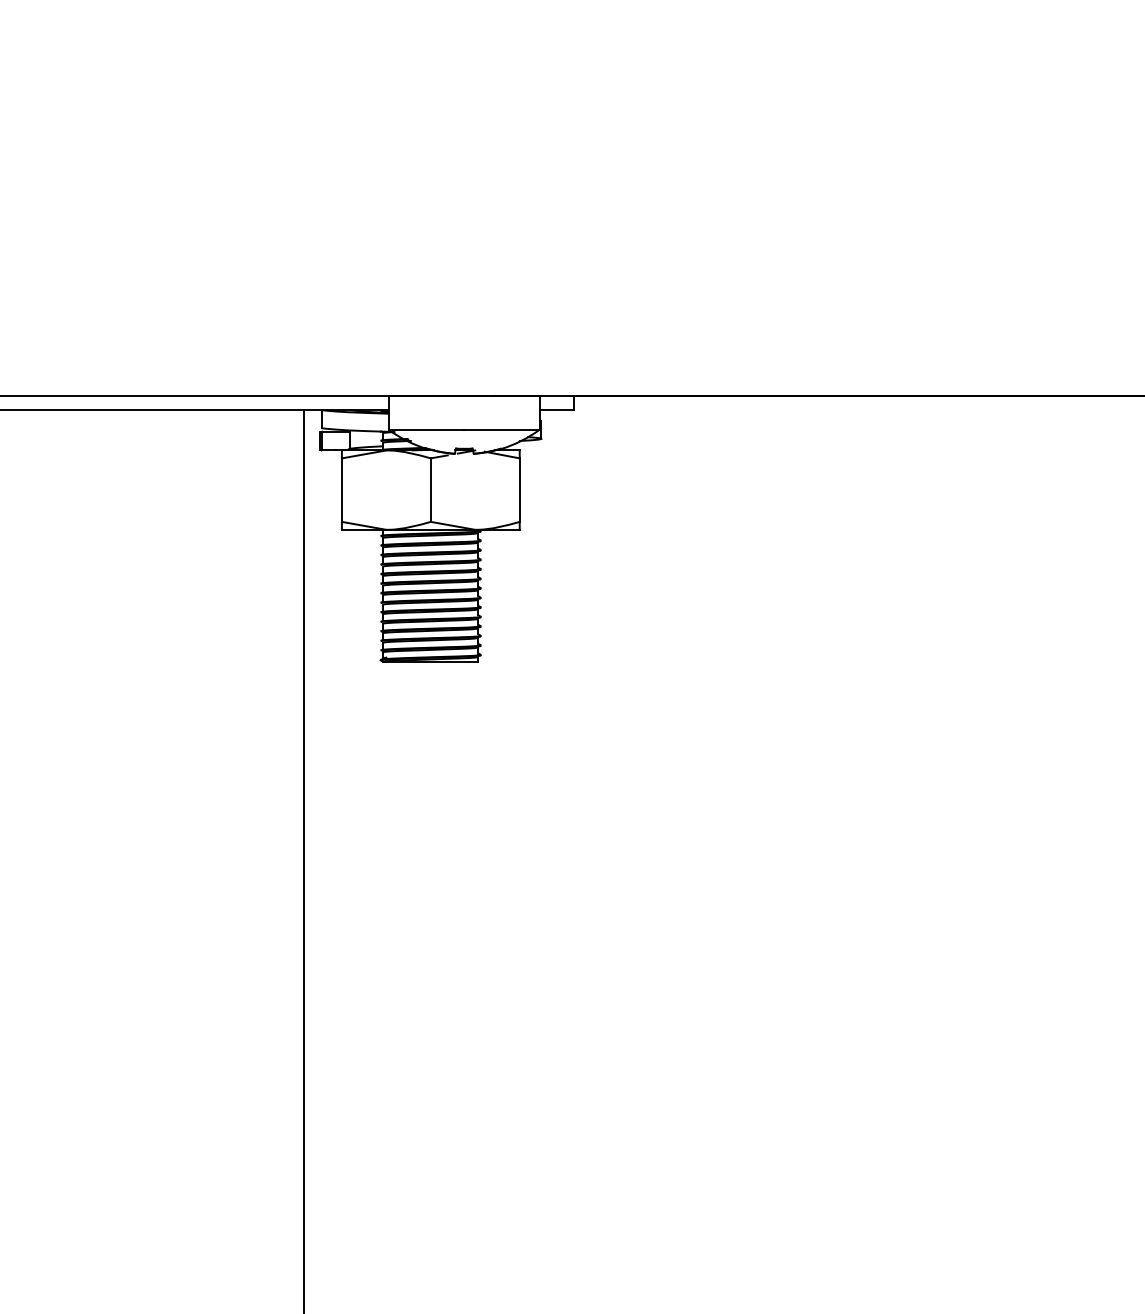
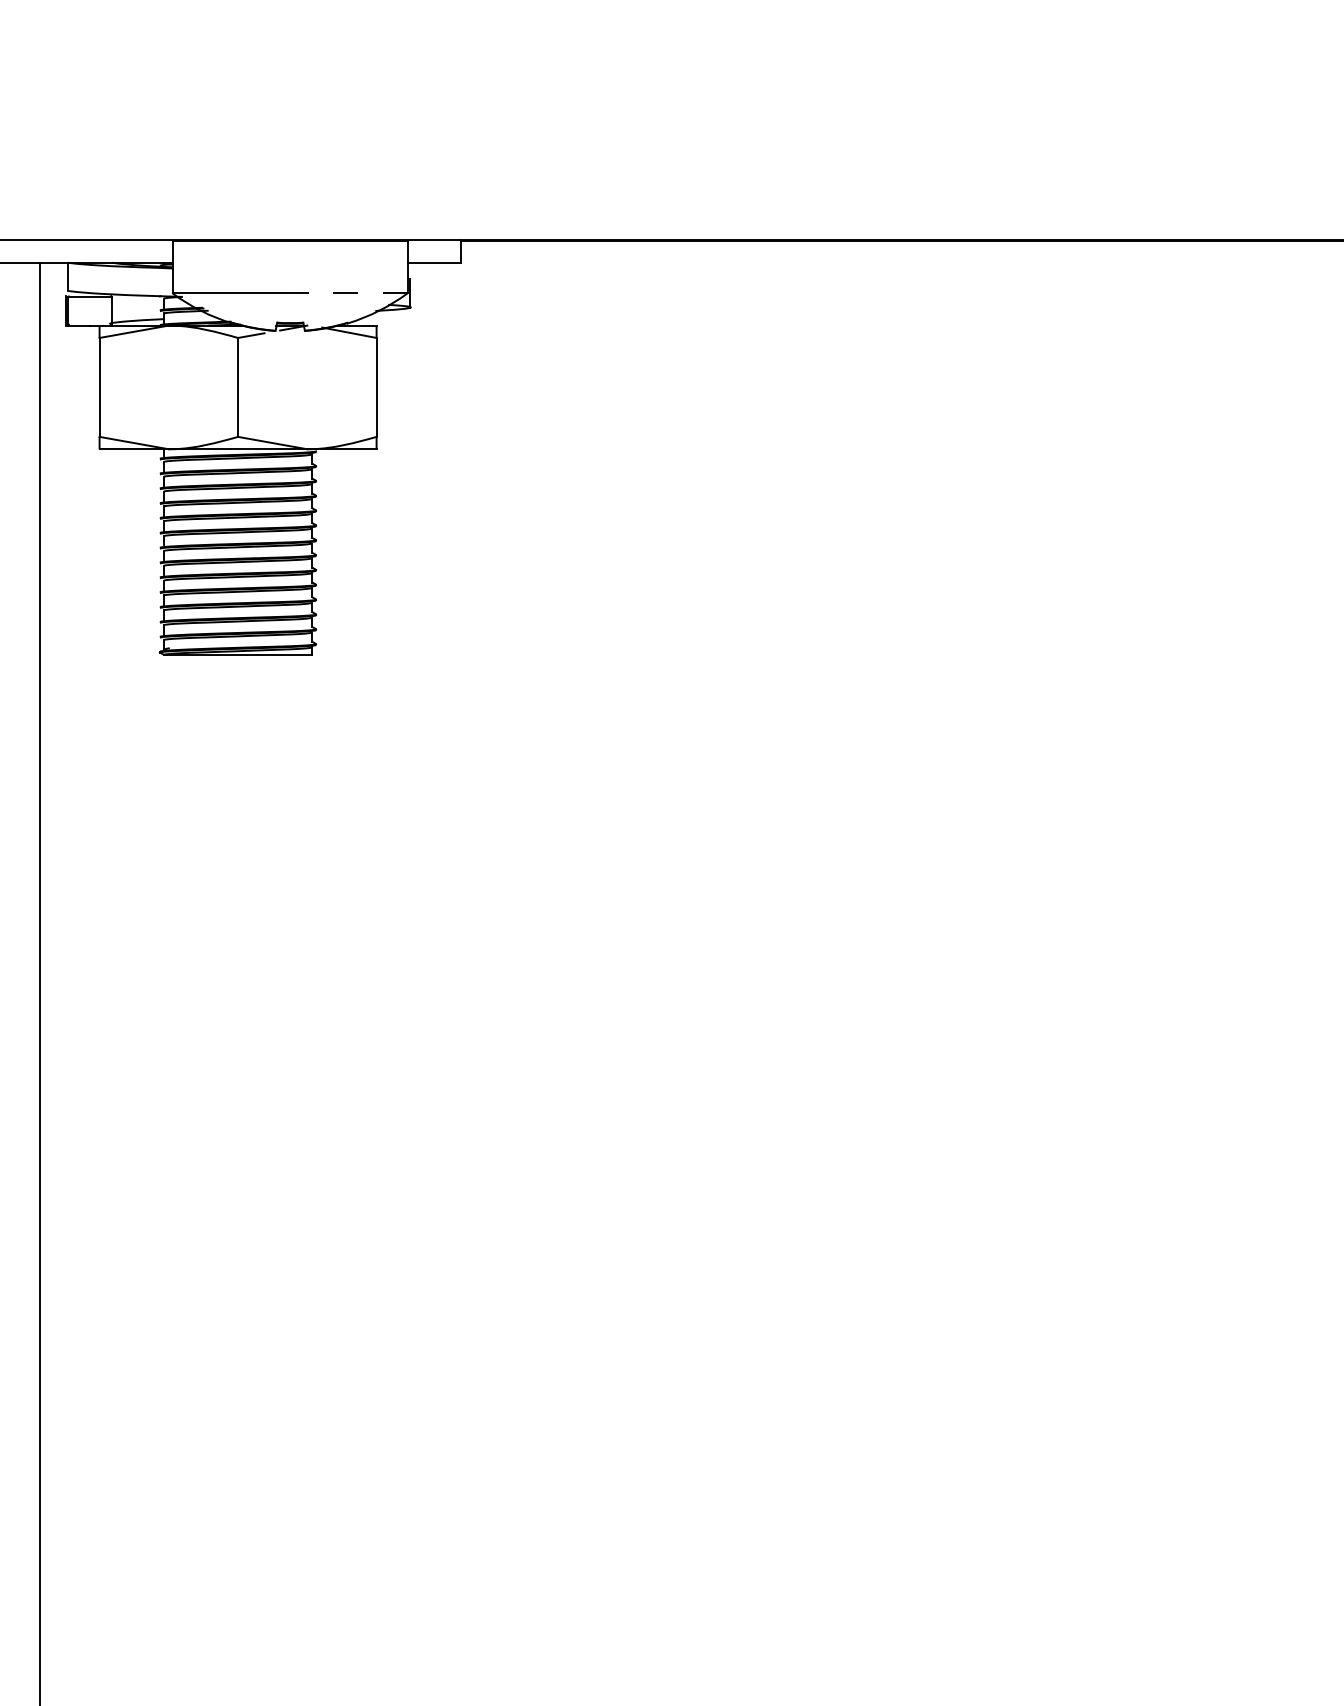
line: (501, 429) -> (348, 292), solid -> dashed

